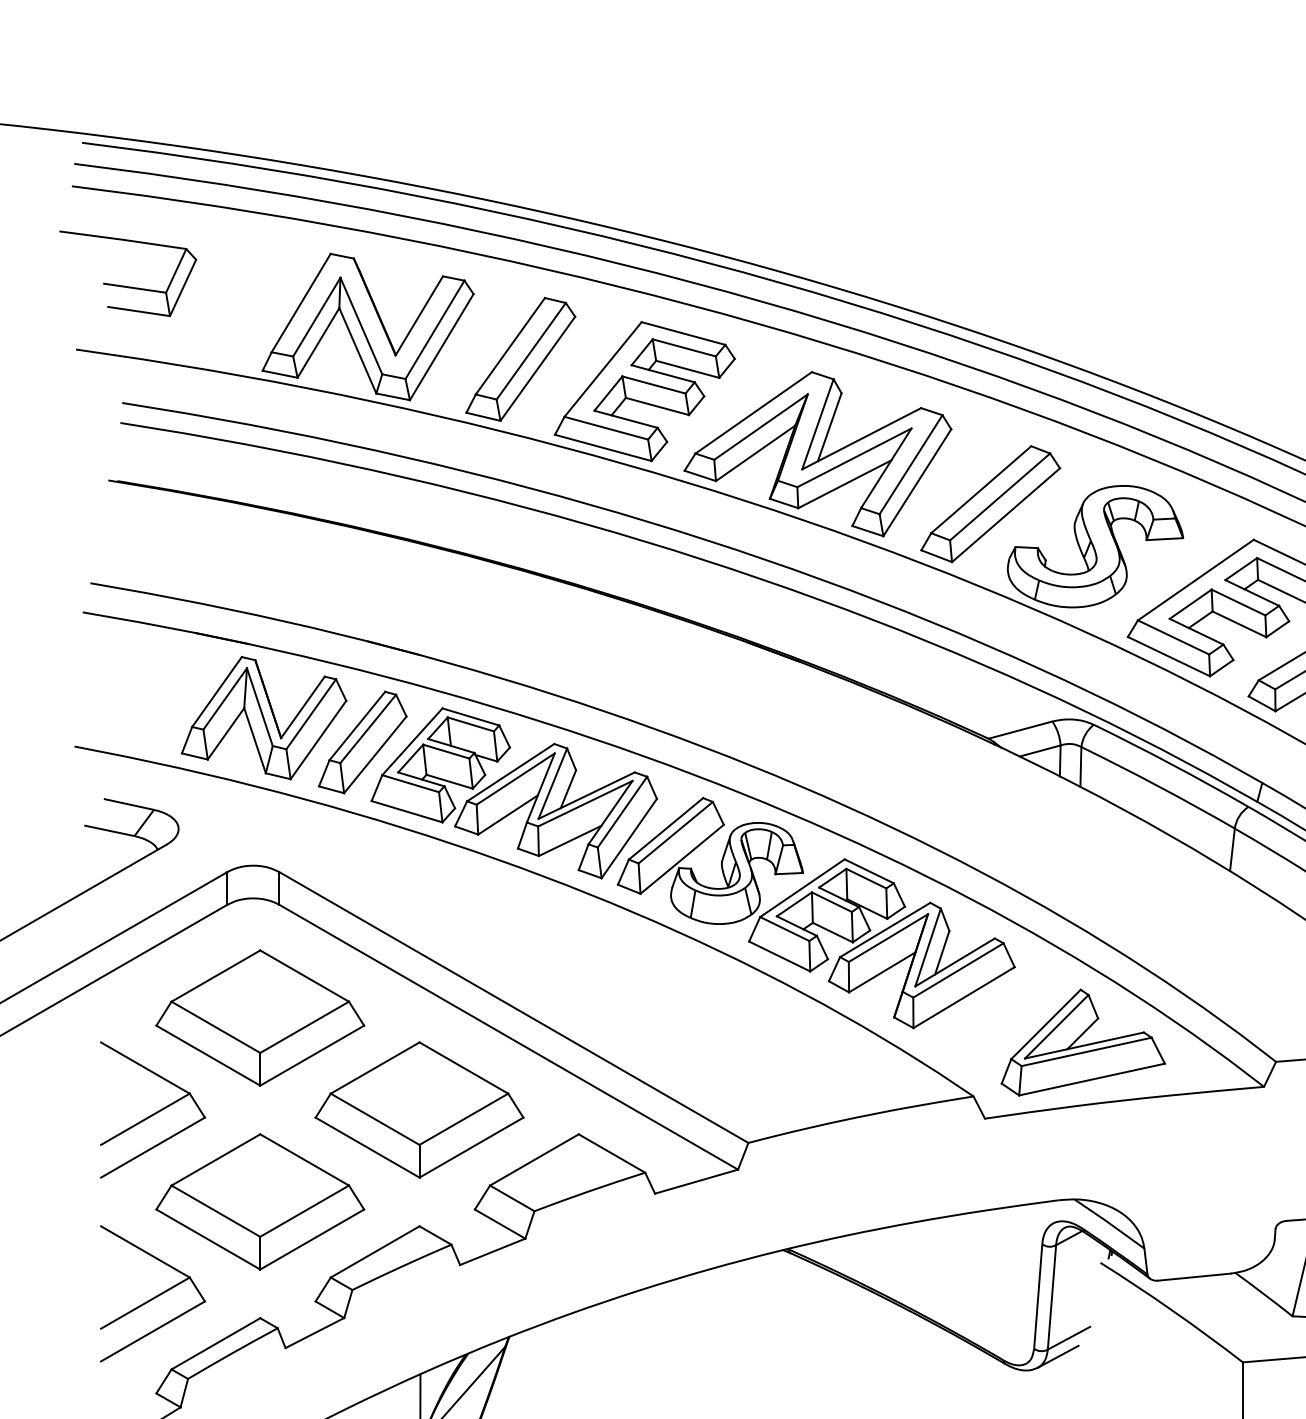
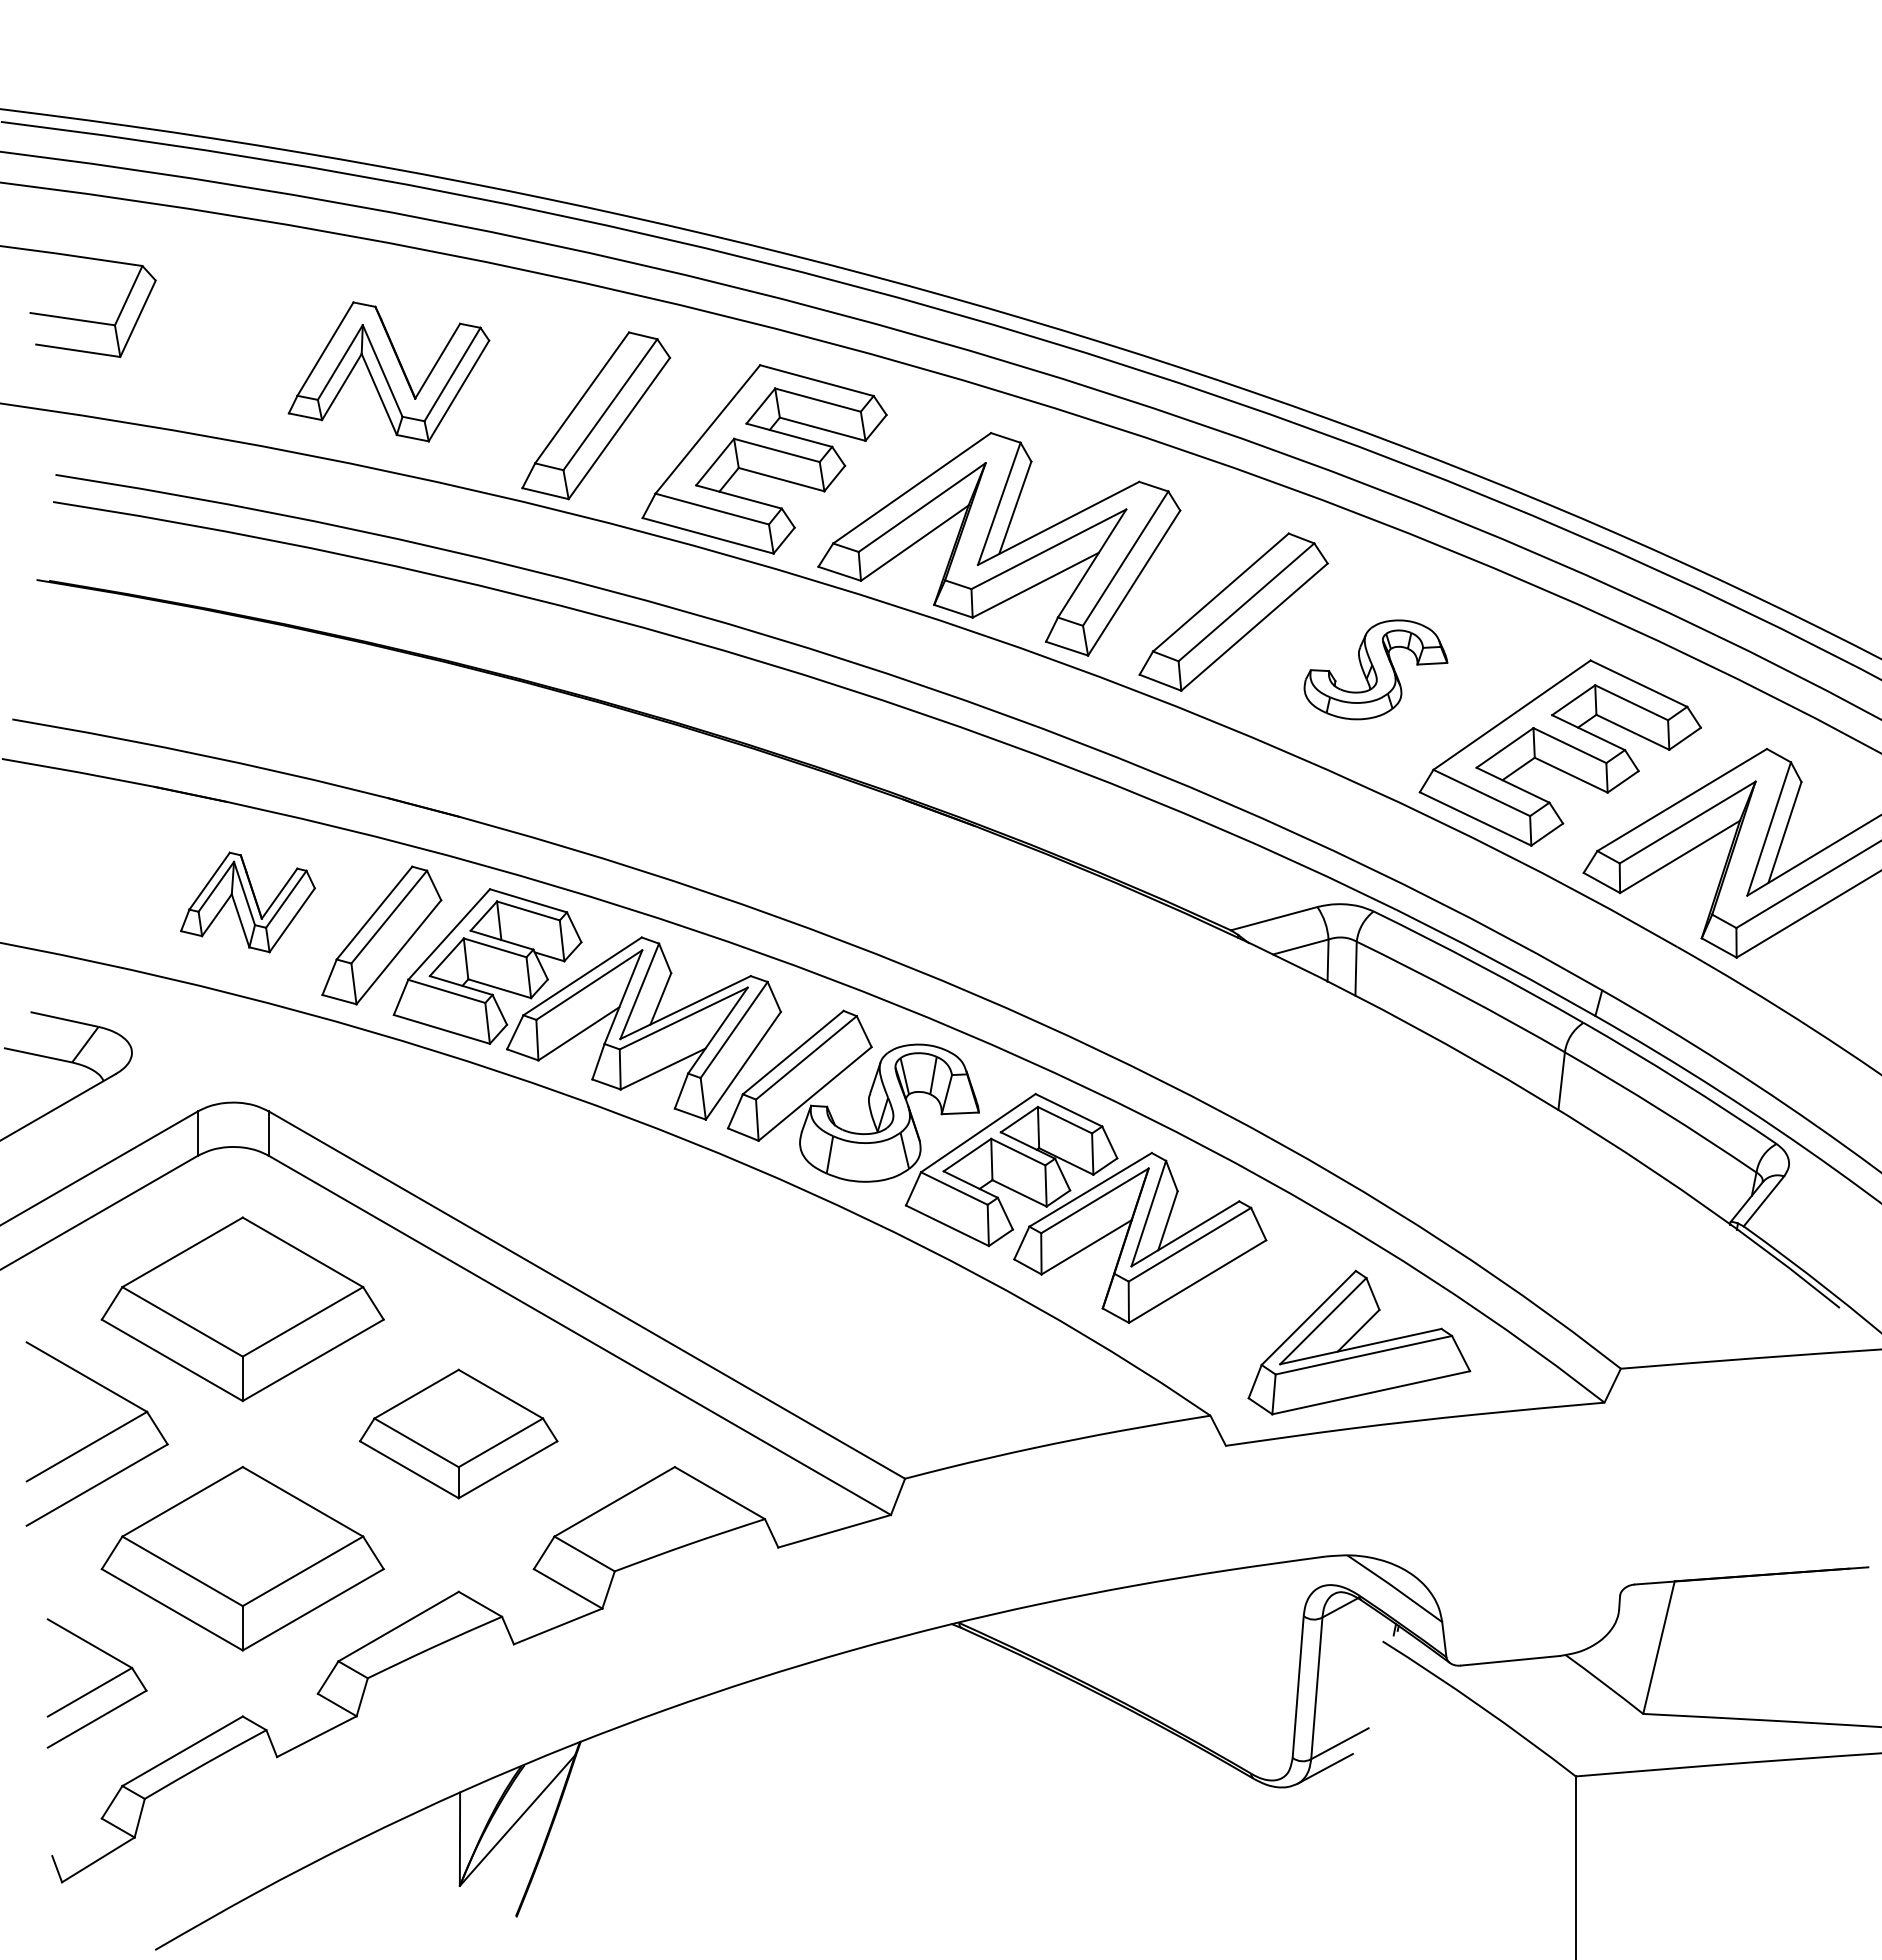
part: (367, 326) -> (388, 371), size x0.7
part: (1095, 546) -> (1375, 669), size x0.6
part: (263, 718) -> (247, 902), size x0.6
part: (419, 1109) -> (458, 1433), size x0.7
part: (152, 1293) -> (96, 1683), size x0.7

